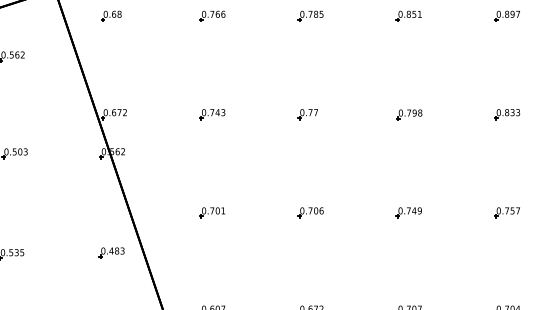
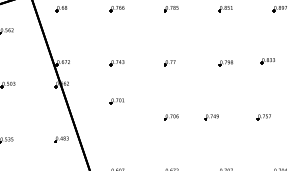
part: (506, 115) -> (267, 61), moved
part: (211, 212) -> (116, 101), moved
part: (408, 212) -> (211, 117), moved
part: (506, 212) -> (263, 117), moved

